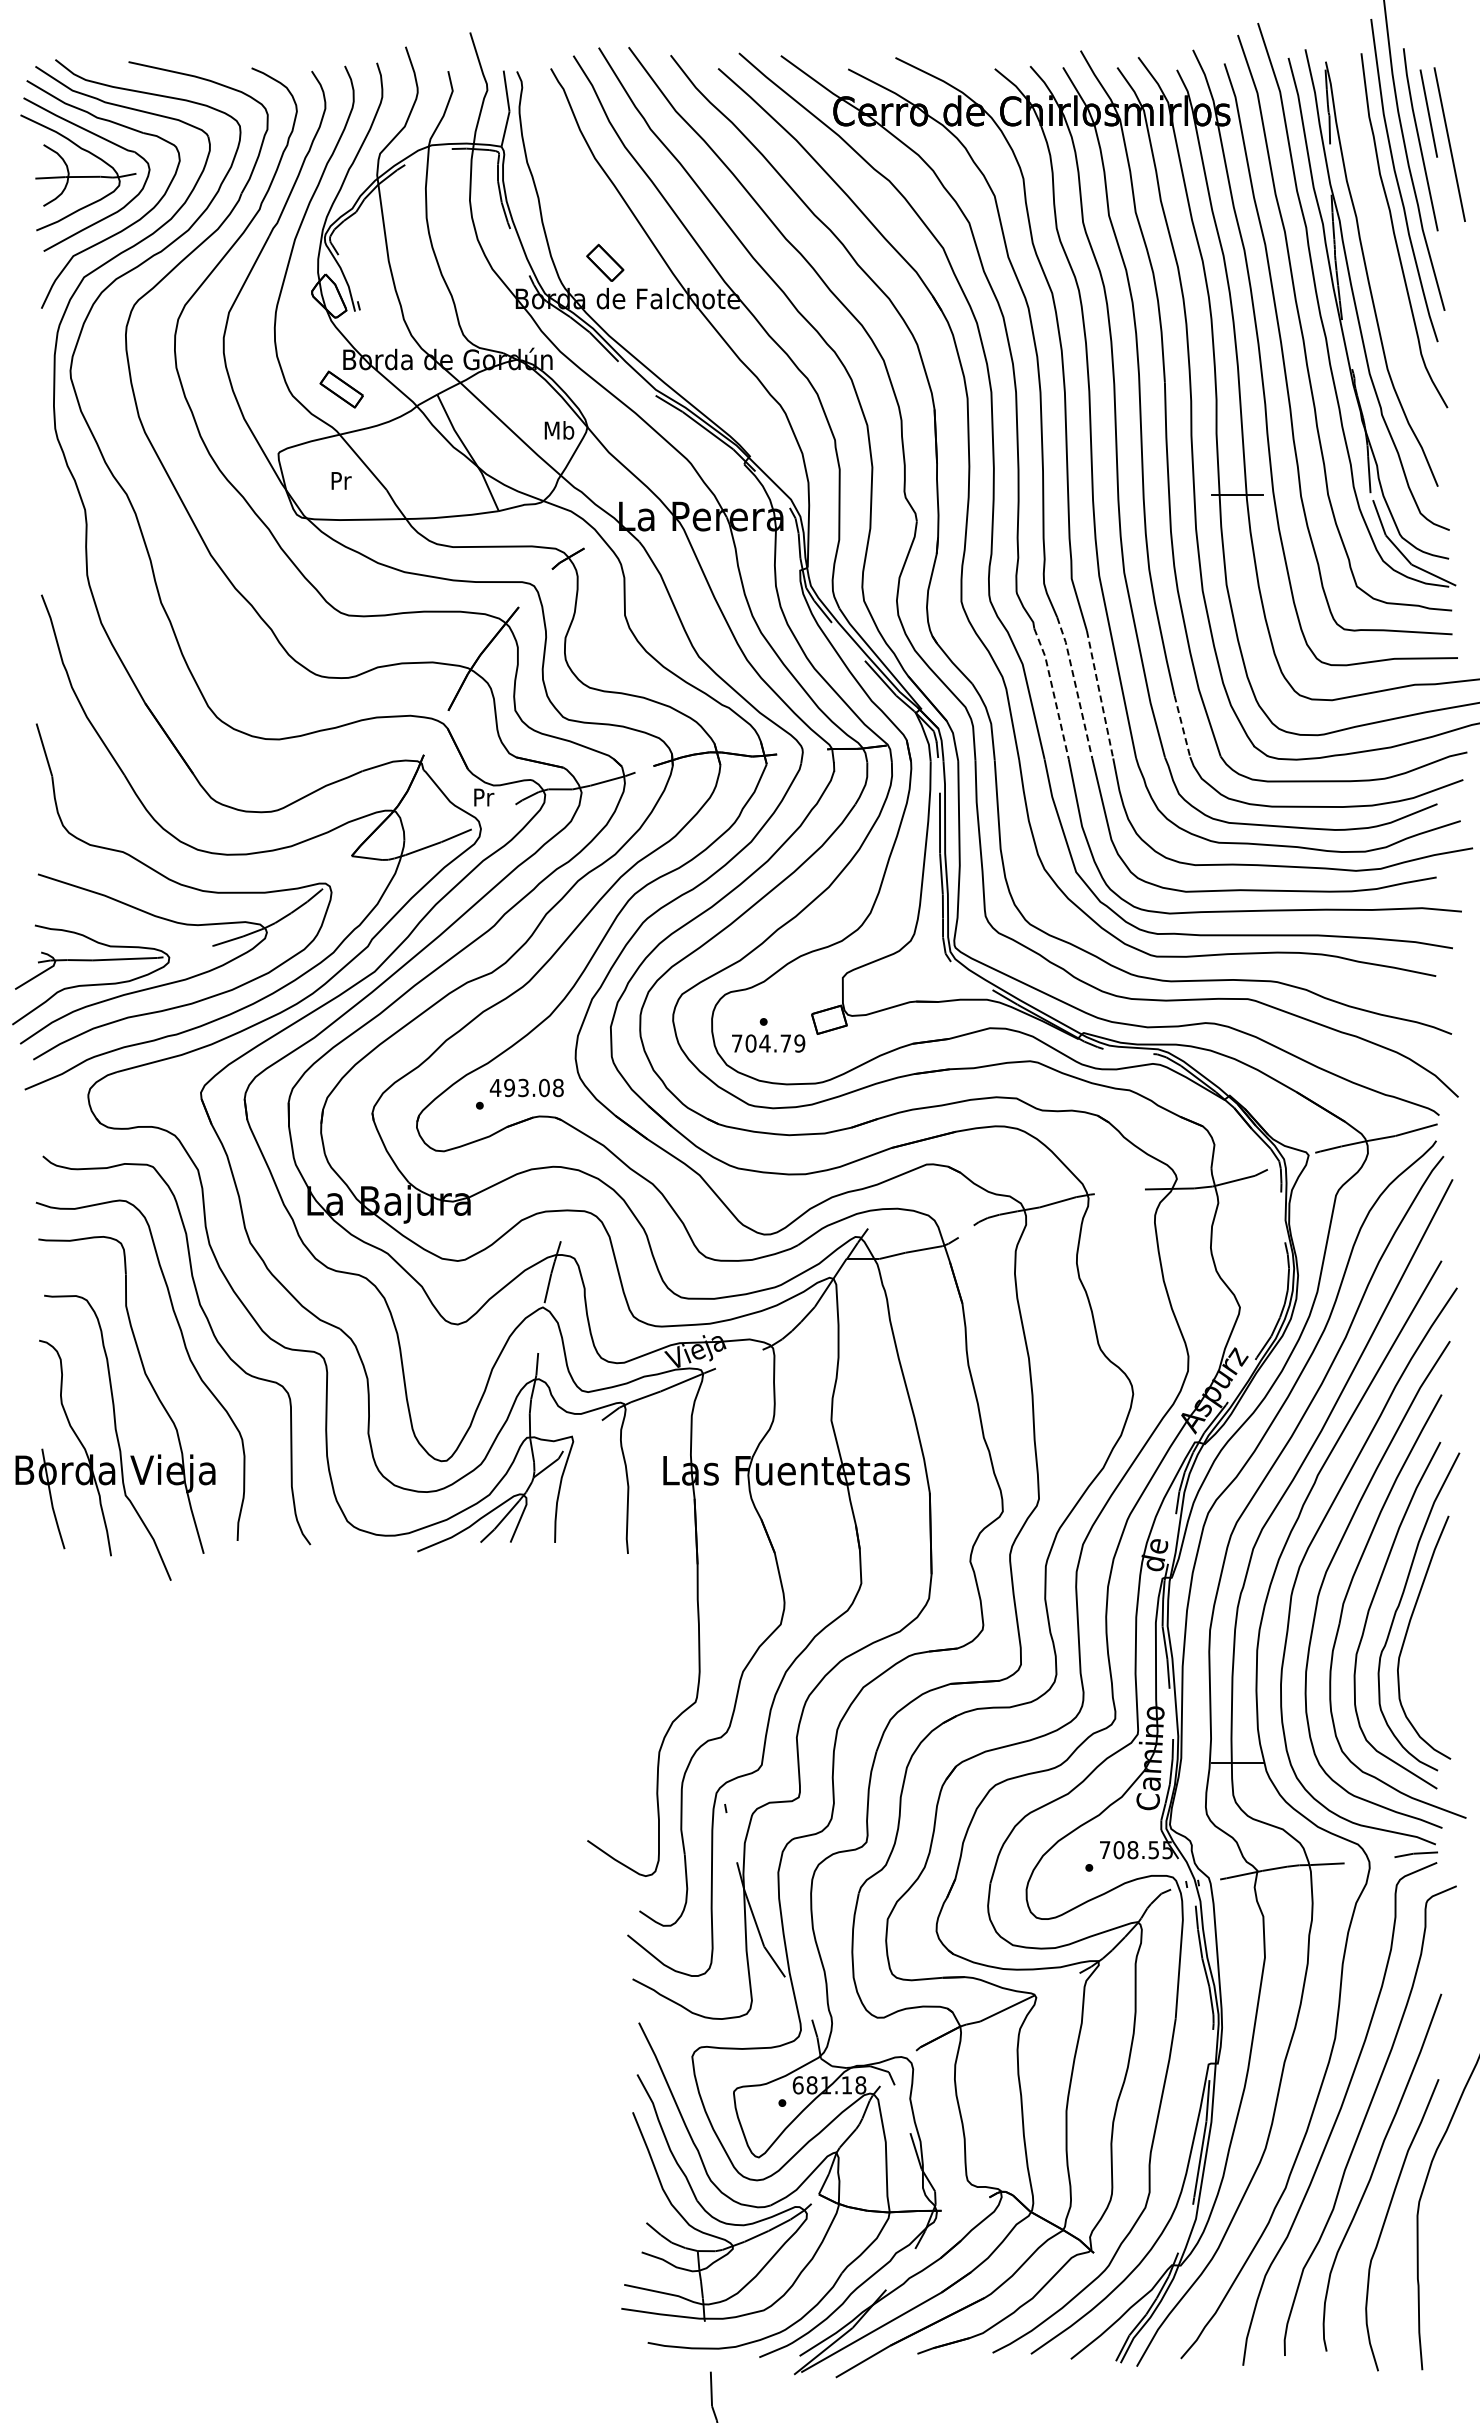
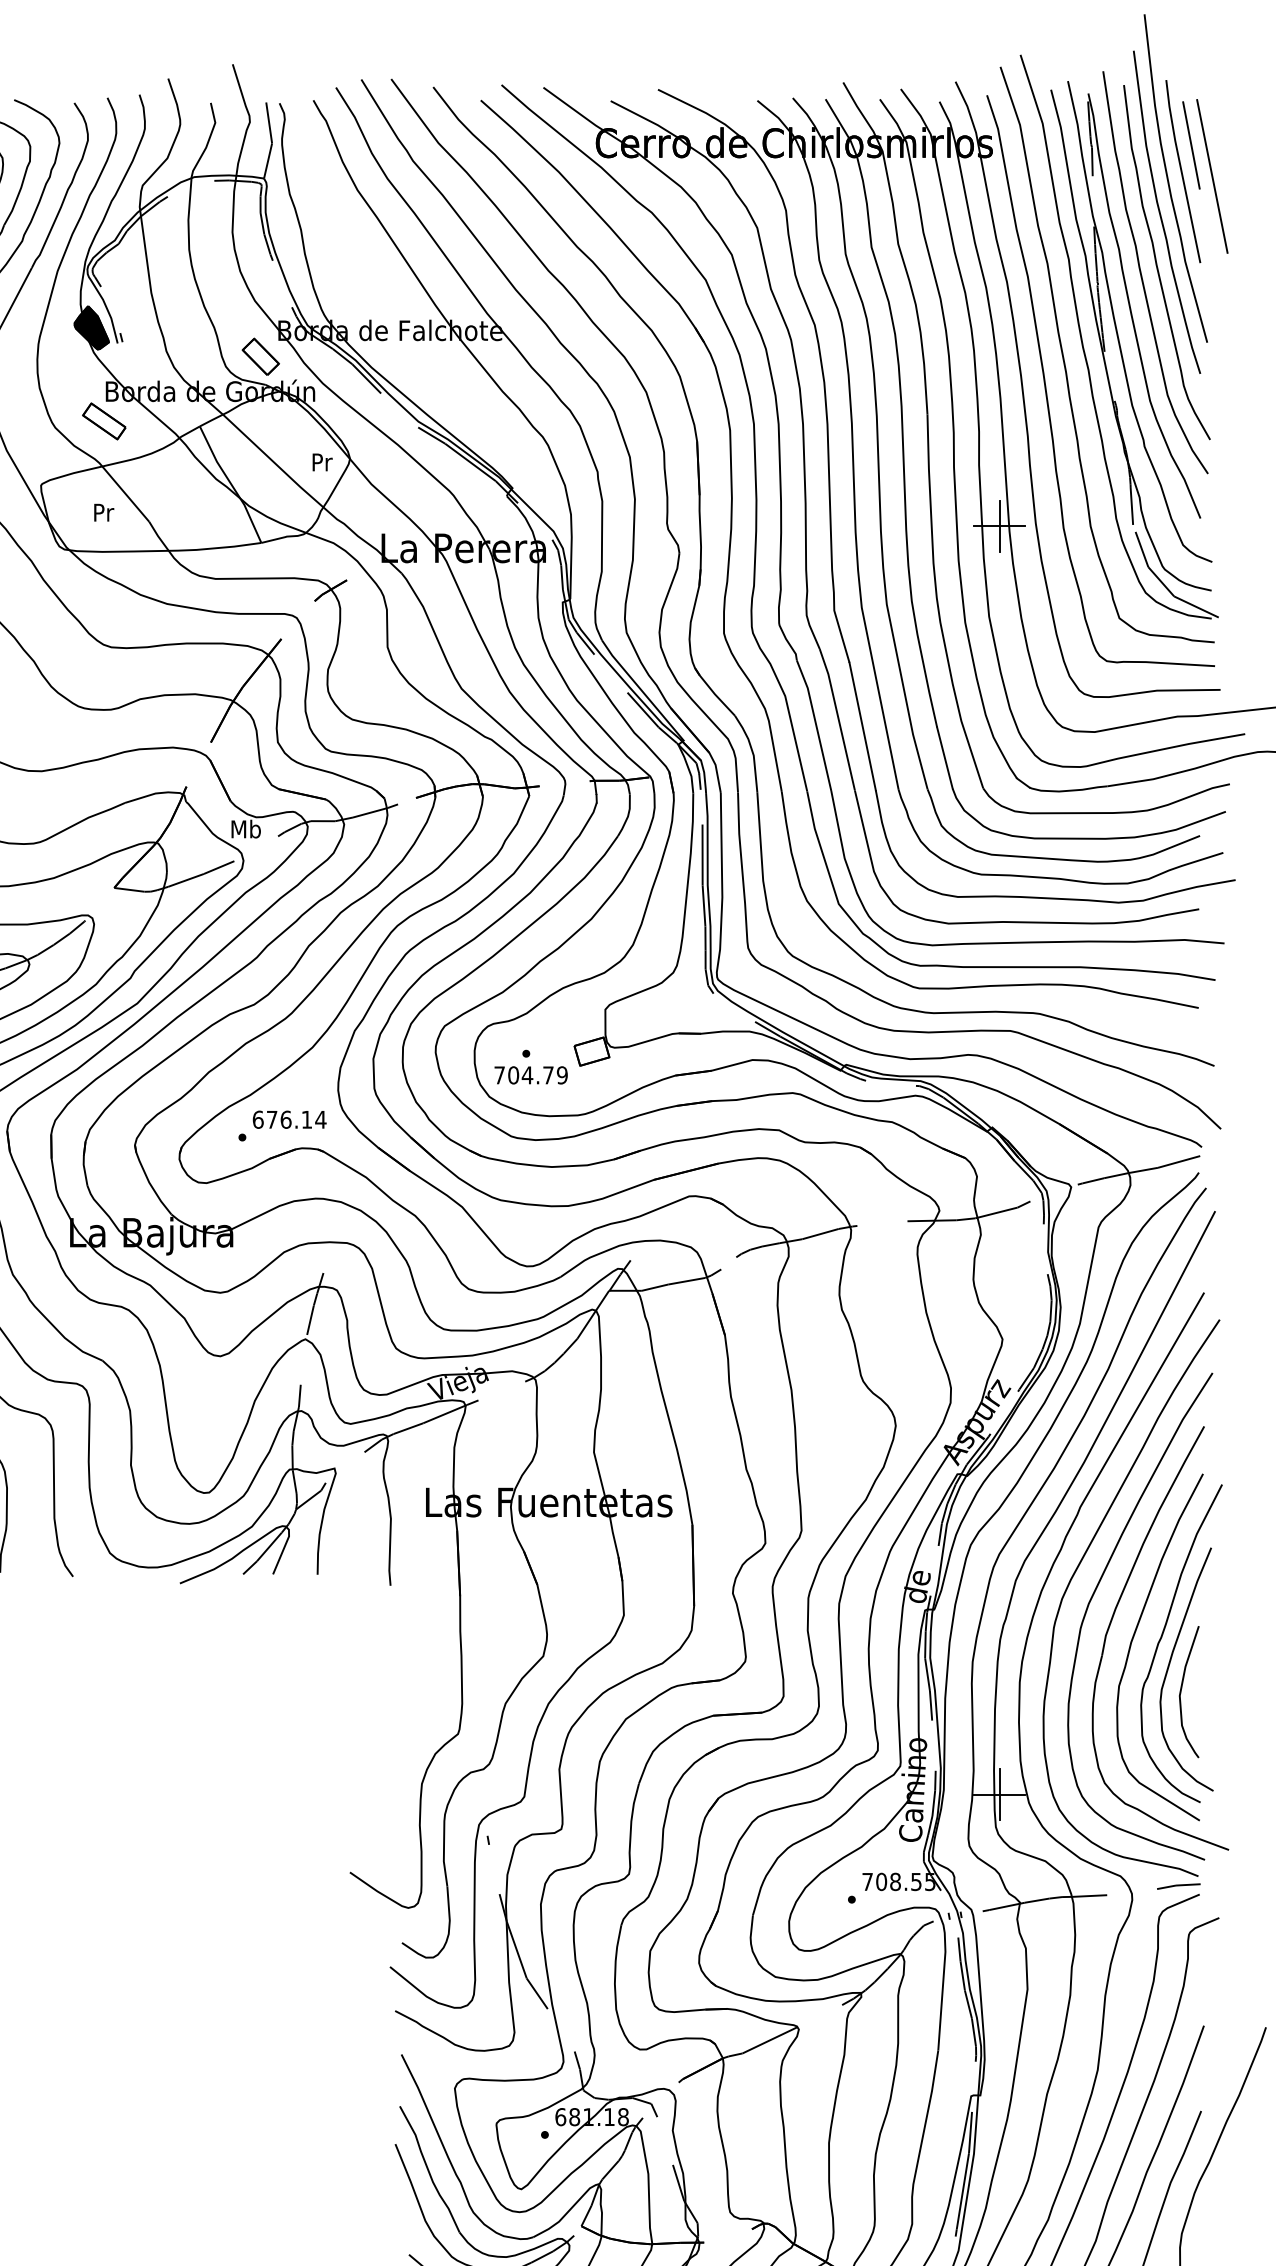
curve: (1379, 241) -> (1142, 273), added
part: (605, 262) -> (261, 356), moved
fill: (329, 295) -> (92, 327), added
text: (559, 430) -> (322, 462), Mb -> Pr
line: (1237, 494) -> (1000, 526), added
line: (1075, 687) -> (838, 719), dashed -> solid
line: (1053, 693) -> (816, 725), dashed -> solid
line: (1100, 695) -> (863, 727), dashed -> solid
line: (1182, 726) -> (945, 758), dashed -> solid
text: (483, 797) -> (246, 829), Pr -> Mb
text: (526, 1087) -> (289, 1119), 493.08 -> 676.14
curve: (1419, 1658) -> (1182, 1690), added
line: (1237, 1762) -> (1000, 1794), added

